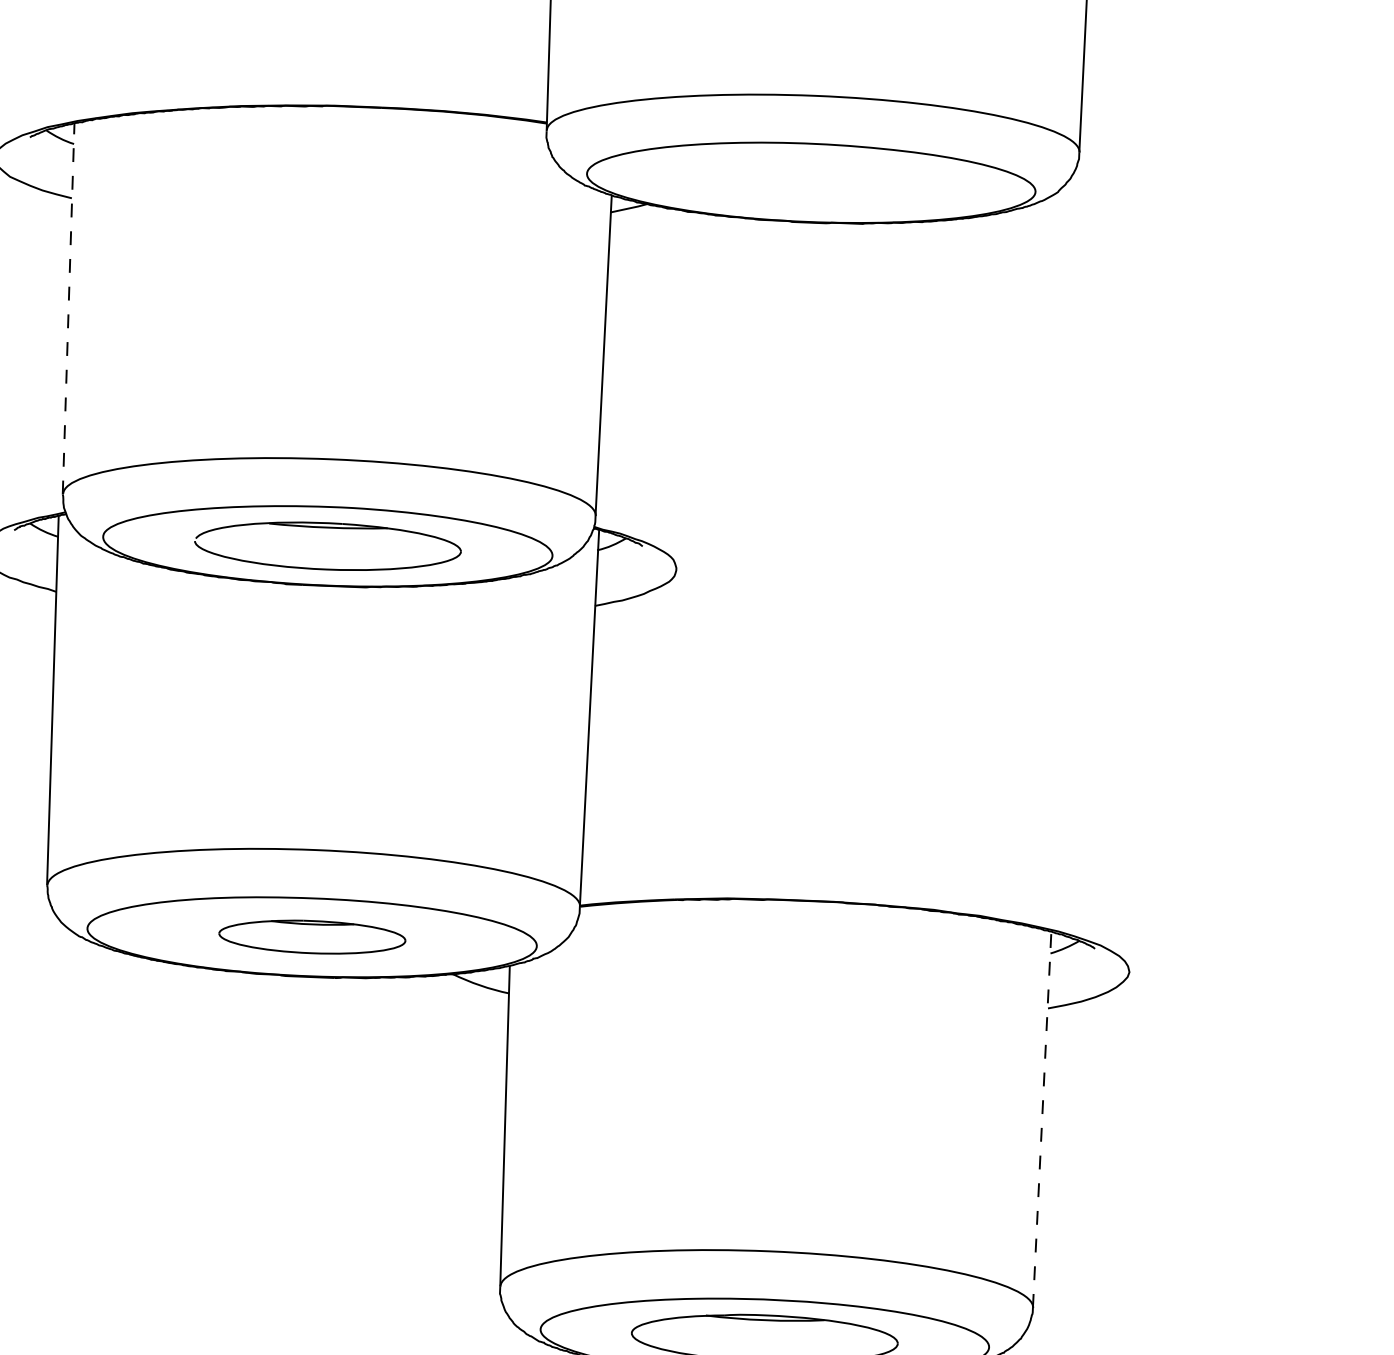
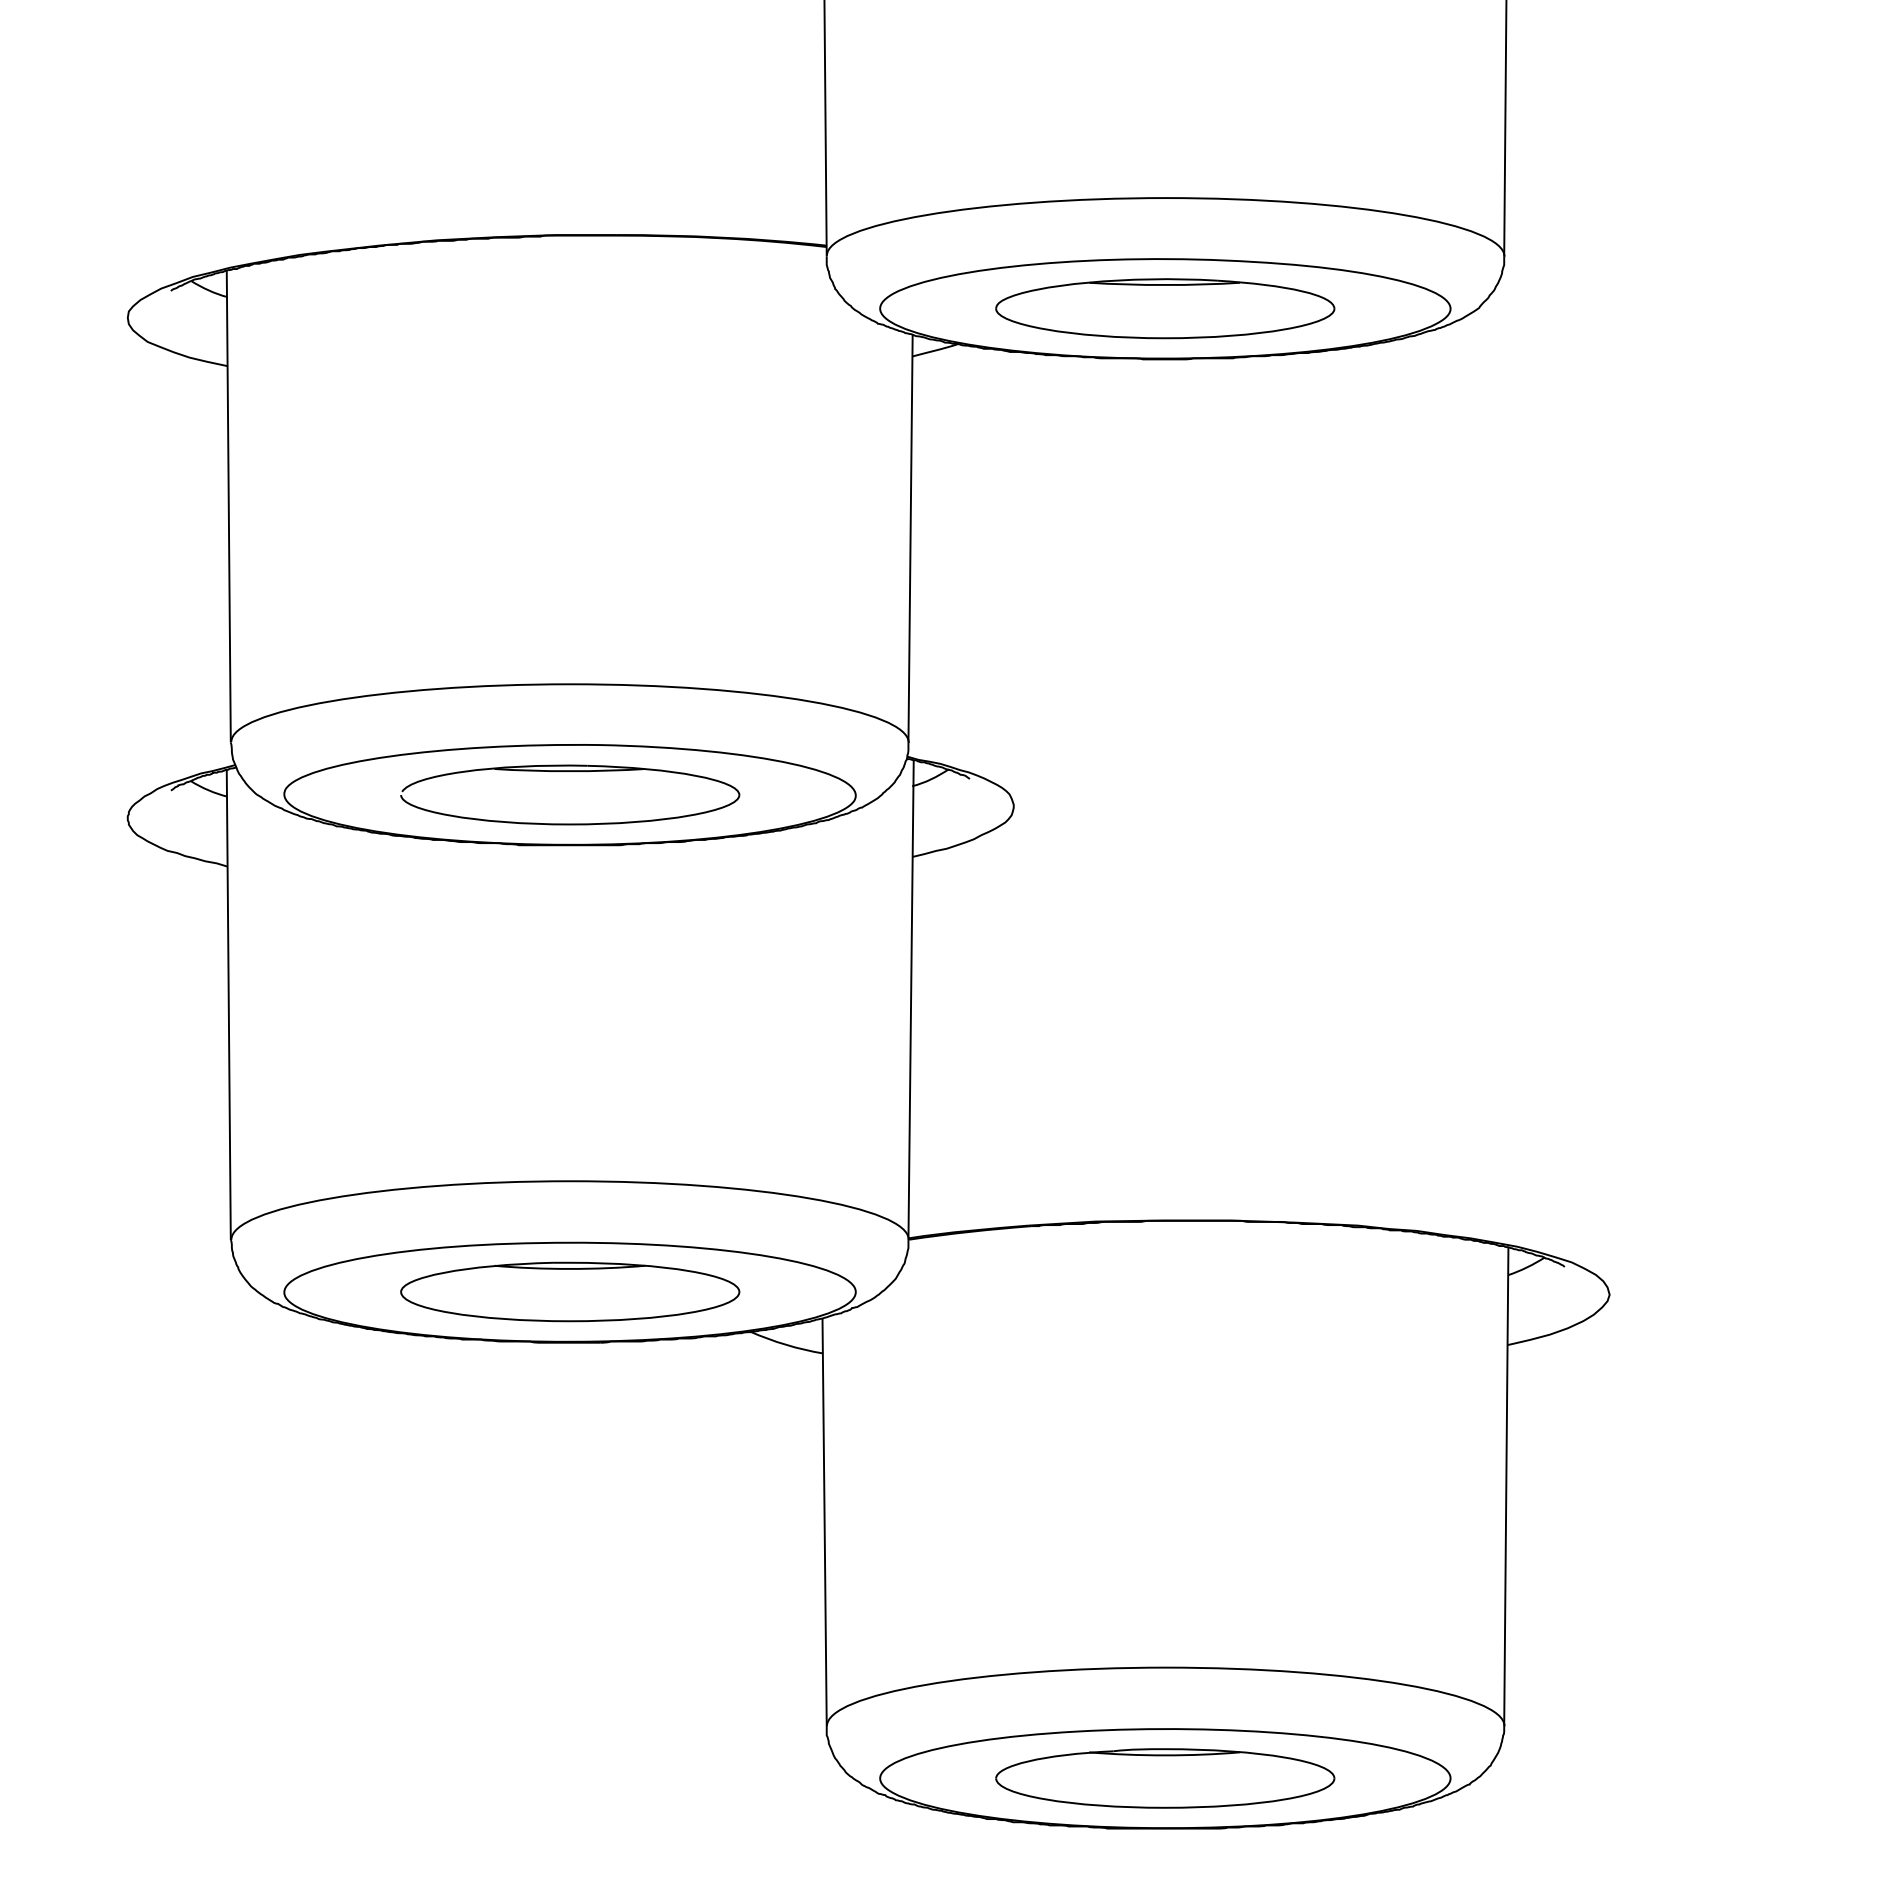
part: (811, 182) -> (1165, 308), added
line: (68, 307) -> (228, 505), dashed -> solid
part: (312, 936) -> (570, 1291), size x1.43
line: (1042, 1119) -> (1506, 1486), dashed -> solid

